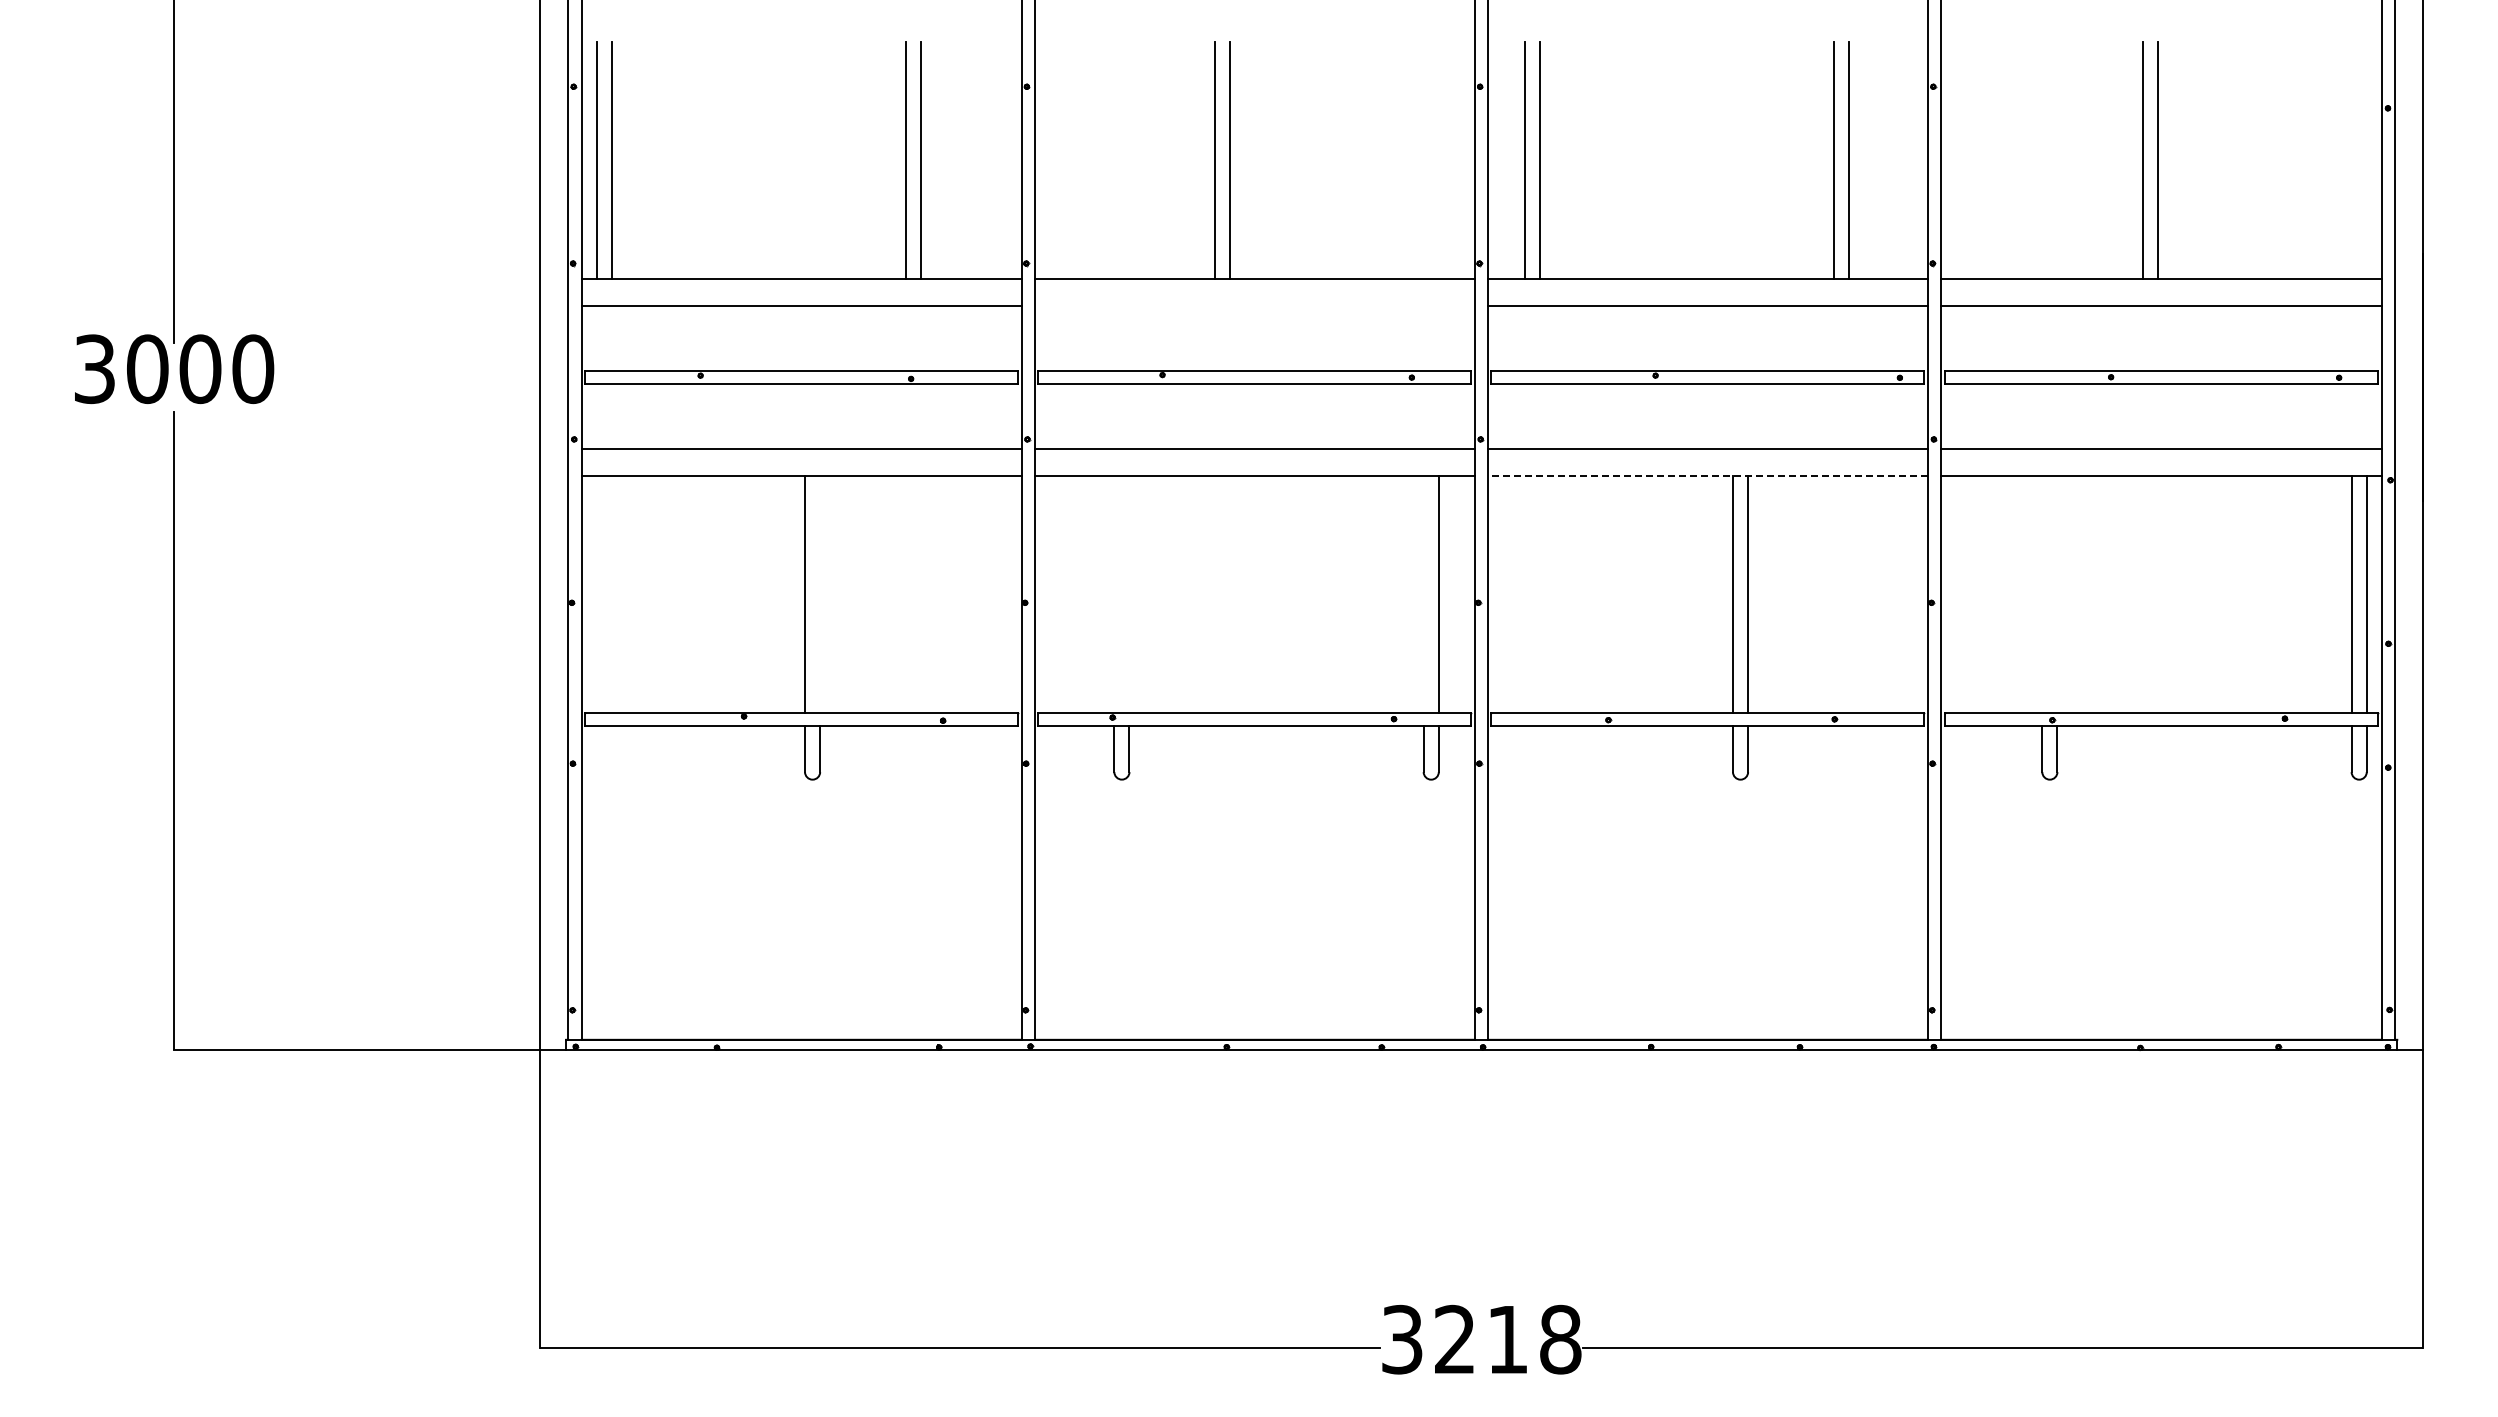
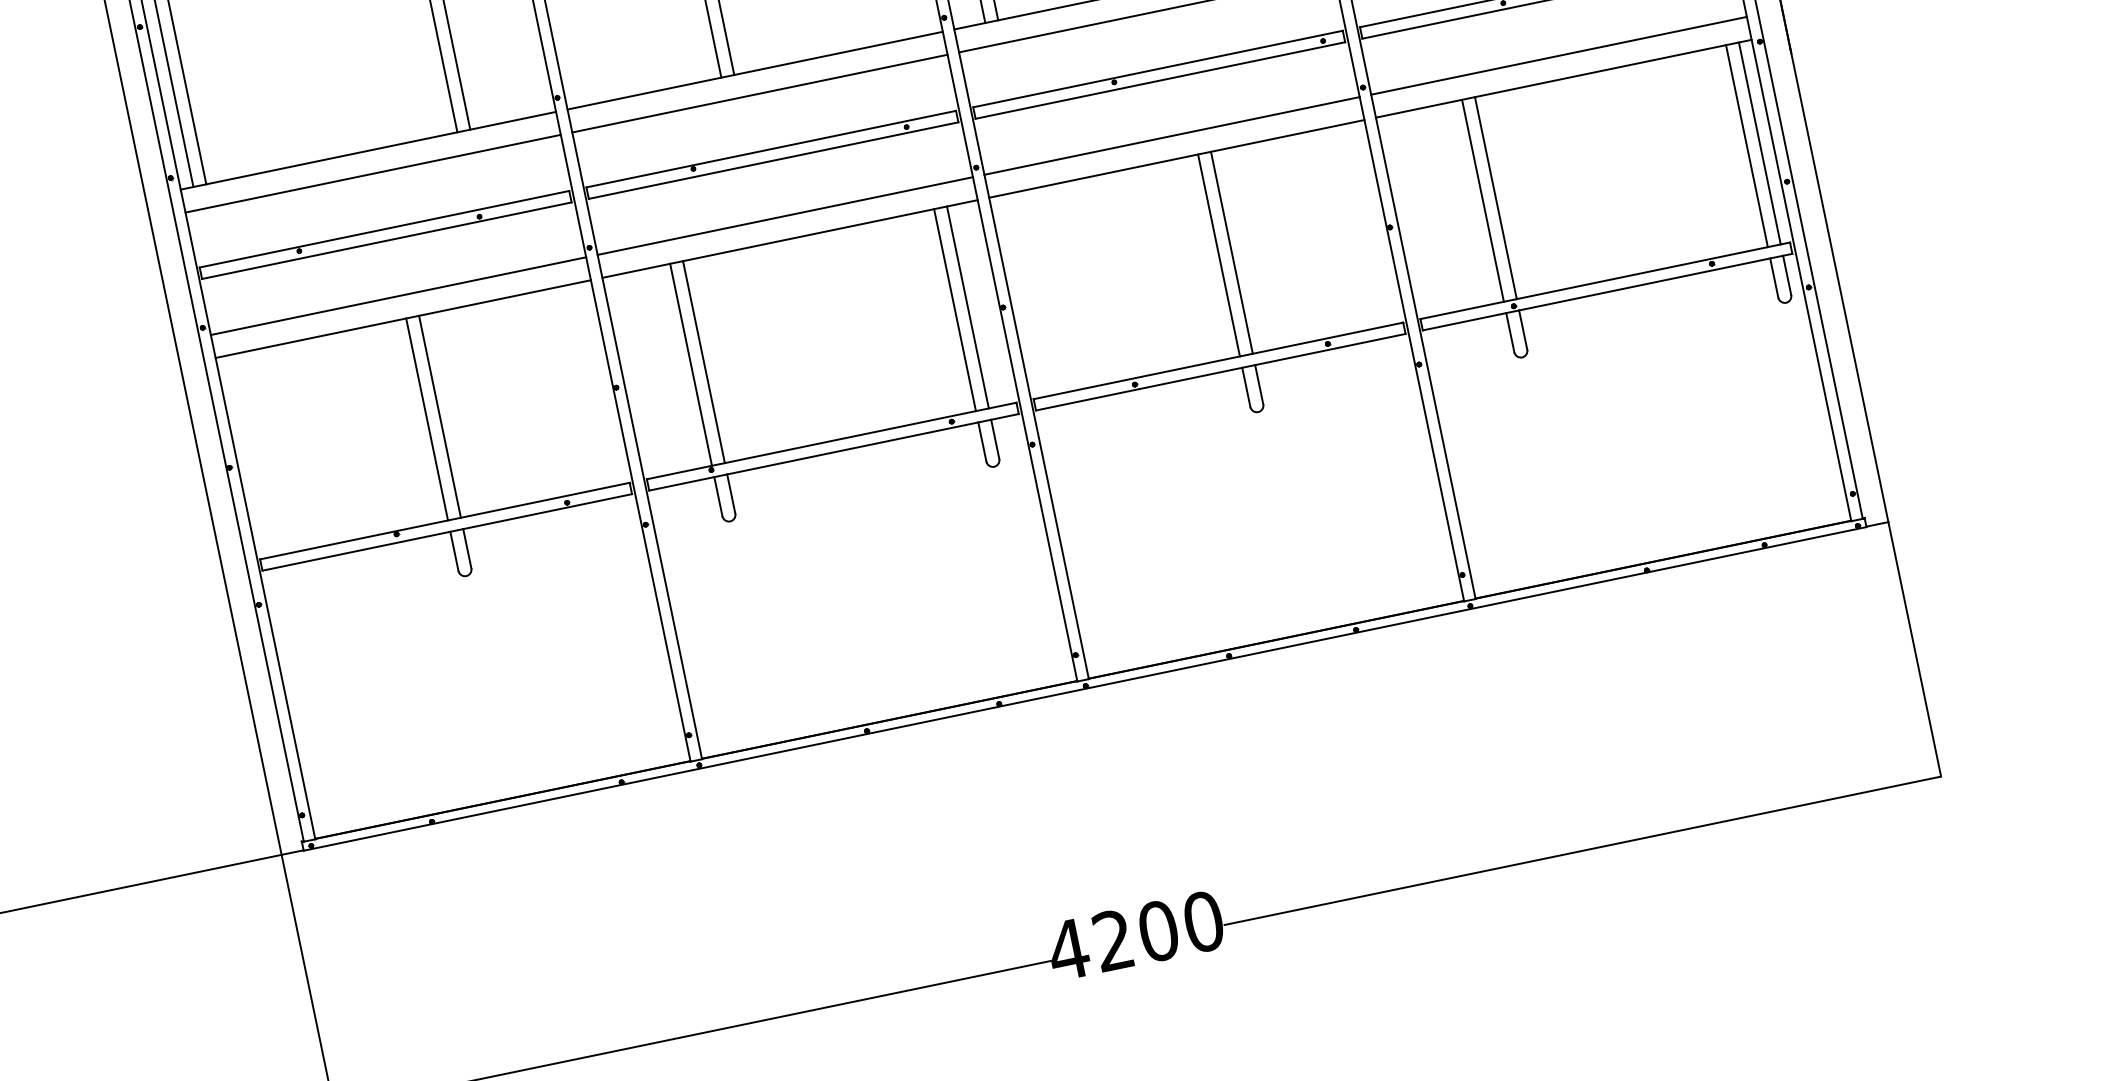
line: (1254, 305) -> (759, 93), added
line: (1708, 476) -> (1177, 159), dashed -> solid
line: (820, 594) -> (440, 416), added
line: (1114, 594) -> (691, 364), added
line: (1129, 594) -> (703, 362), added
line: (1423, 594) -> (954, 310), added
line: (2042, 594) -> (1483, 200), added
line: (2057, 594) -> (1495, 198), added
text: (1480, 1339) -> (1135, 935), 3218 -> 4200

